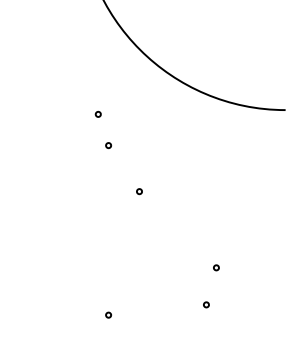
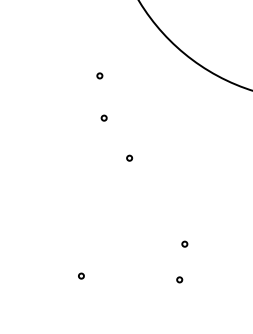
part: (108, 145) -> (104, 118), moved
part: (216, 267) -> (184, 243), moved

